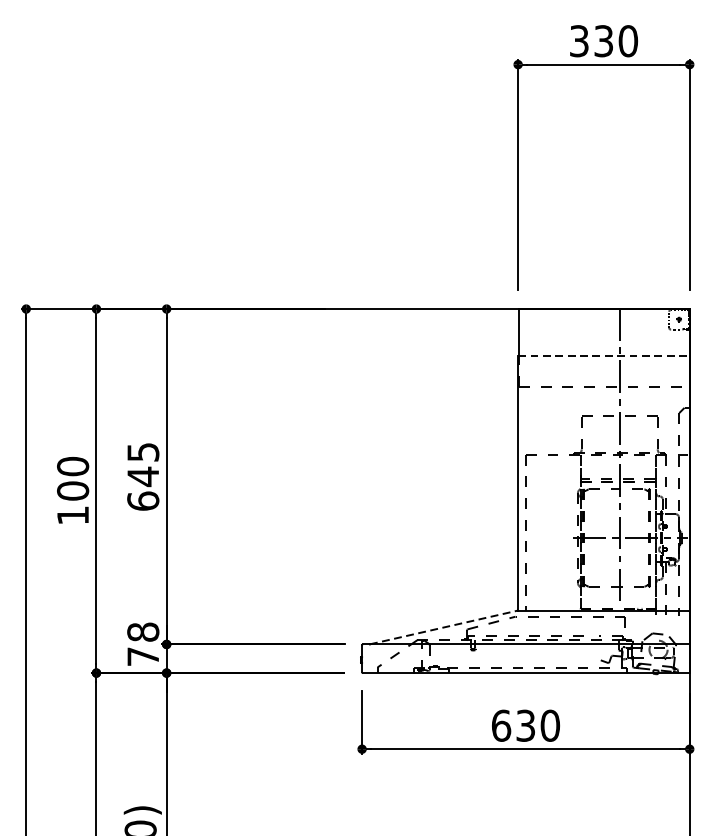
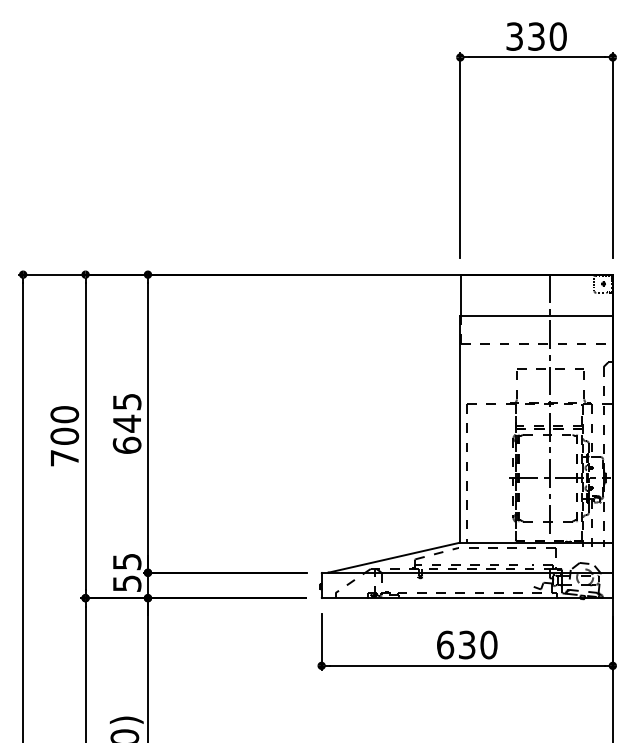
line: (604, 356) -> (537, 316), dashed -> solid
text: (72, 515) -> (64, 458), 100 -> 700
line: (444, 627) -> (394, 557), dashed -> solid
text: (142, 644) -> (126, 572), 78 -> 55

